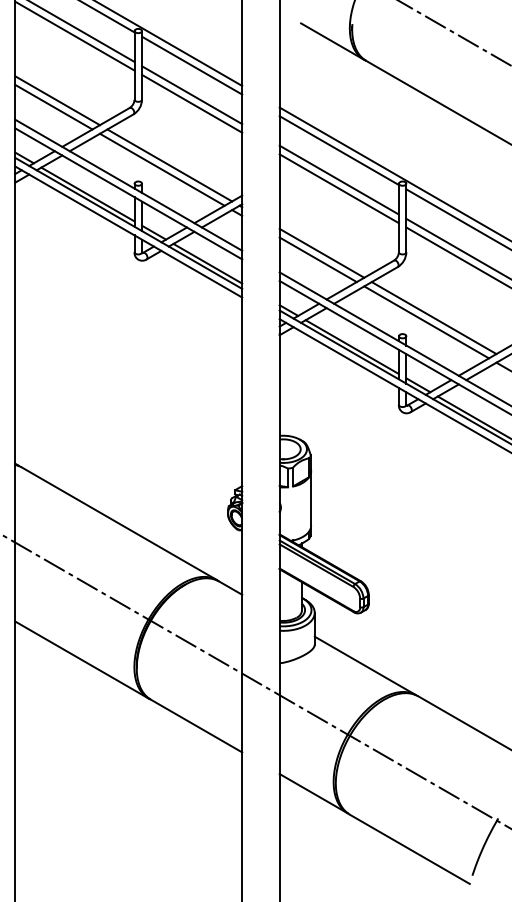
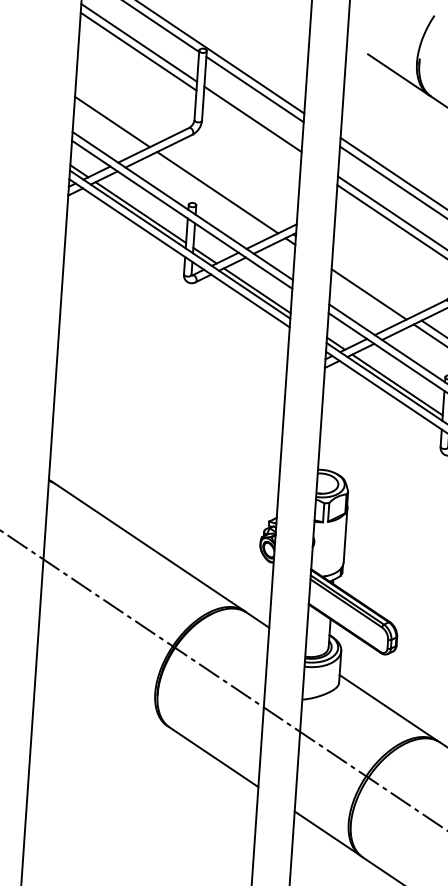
line: (57, 100) -> (116, 115), removed
line: (192, 103) -> (252, 127), removed
line: (169, 165) -> (225, 188), removed
line: (321, 252) -> (372, 287), removed
line: (81, 659) -> (102, 682), removed

